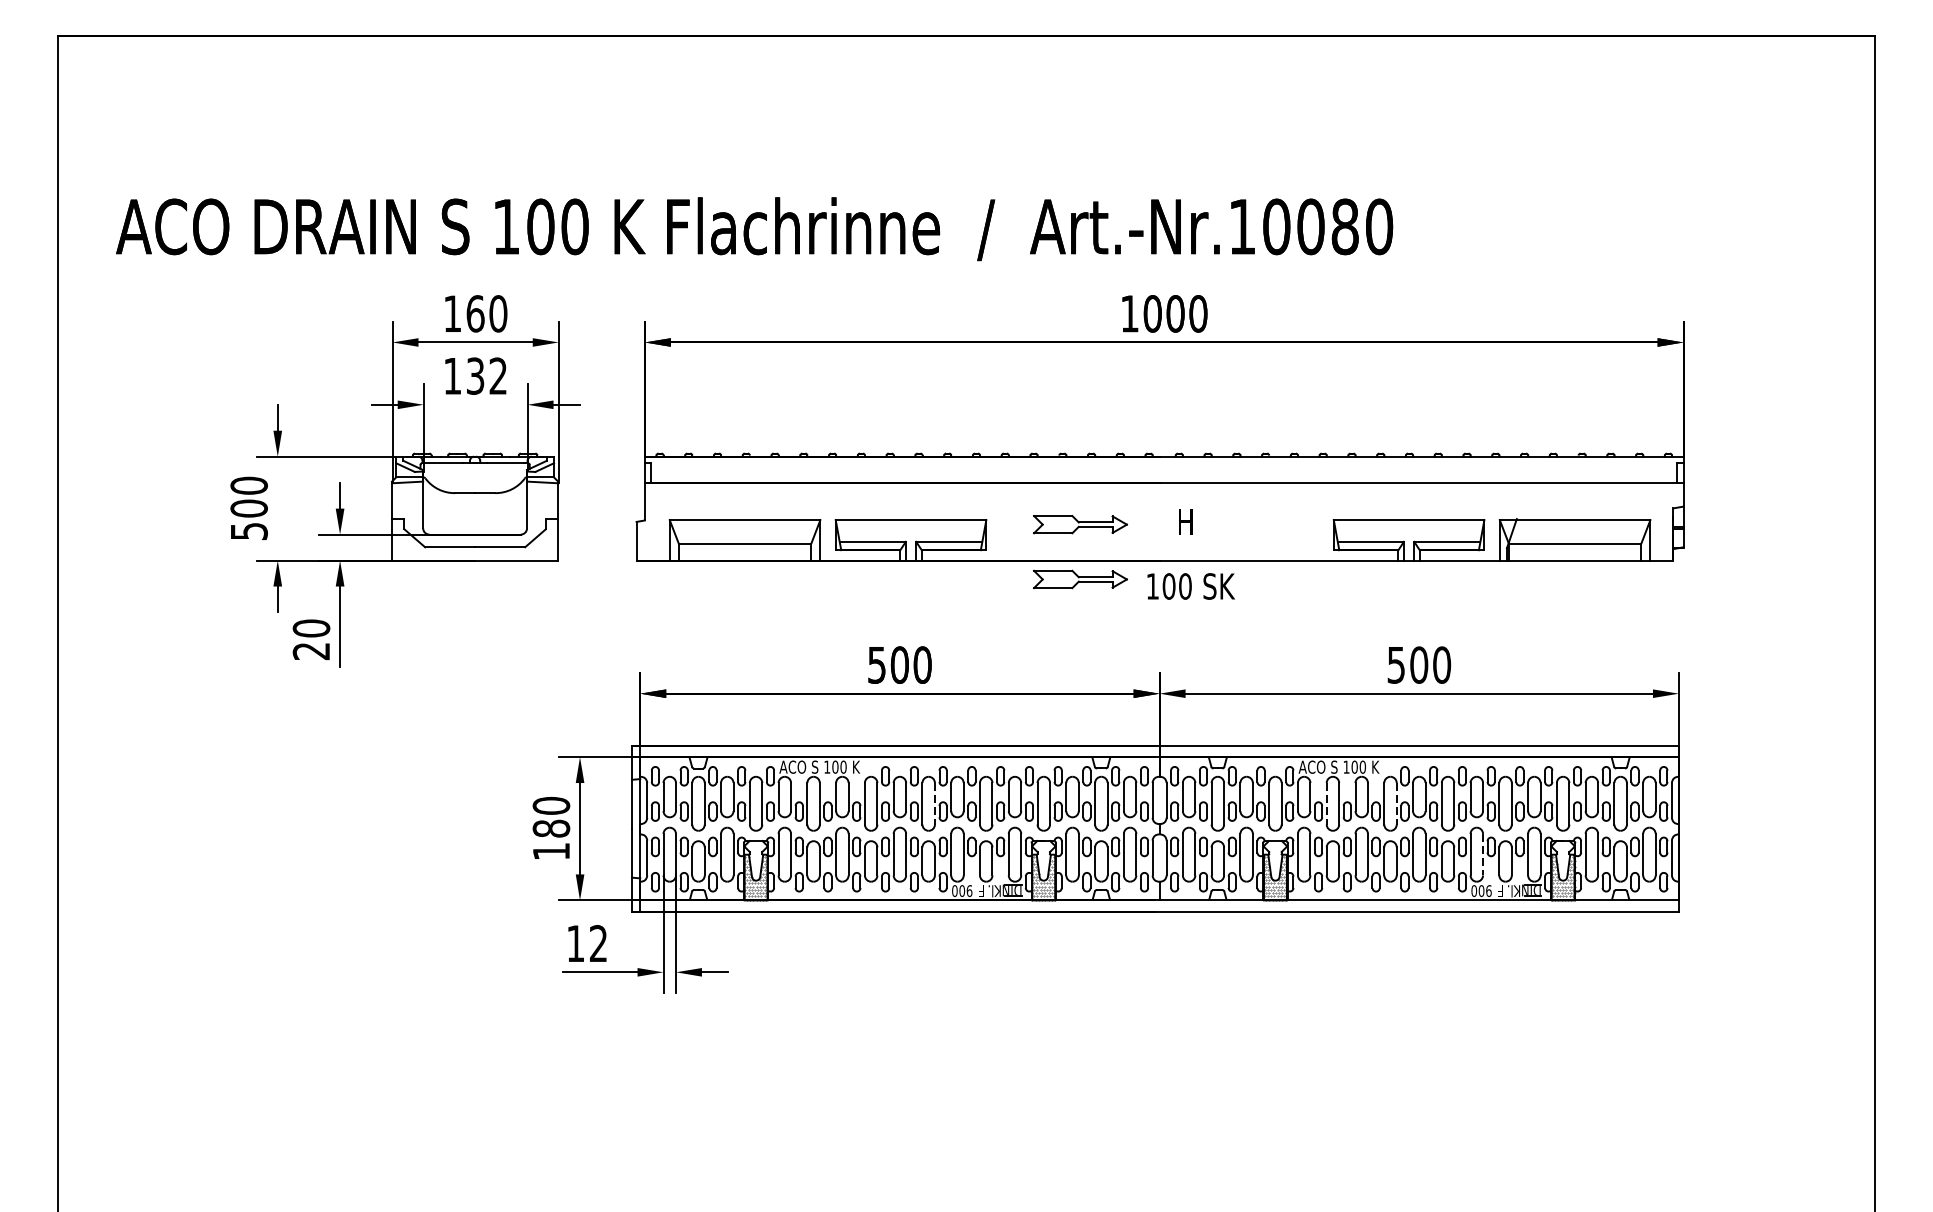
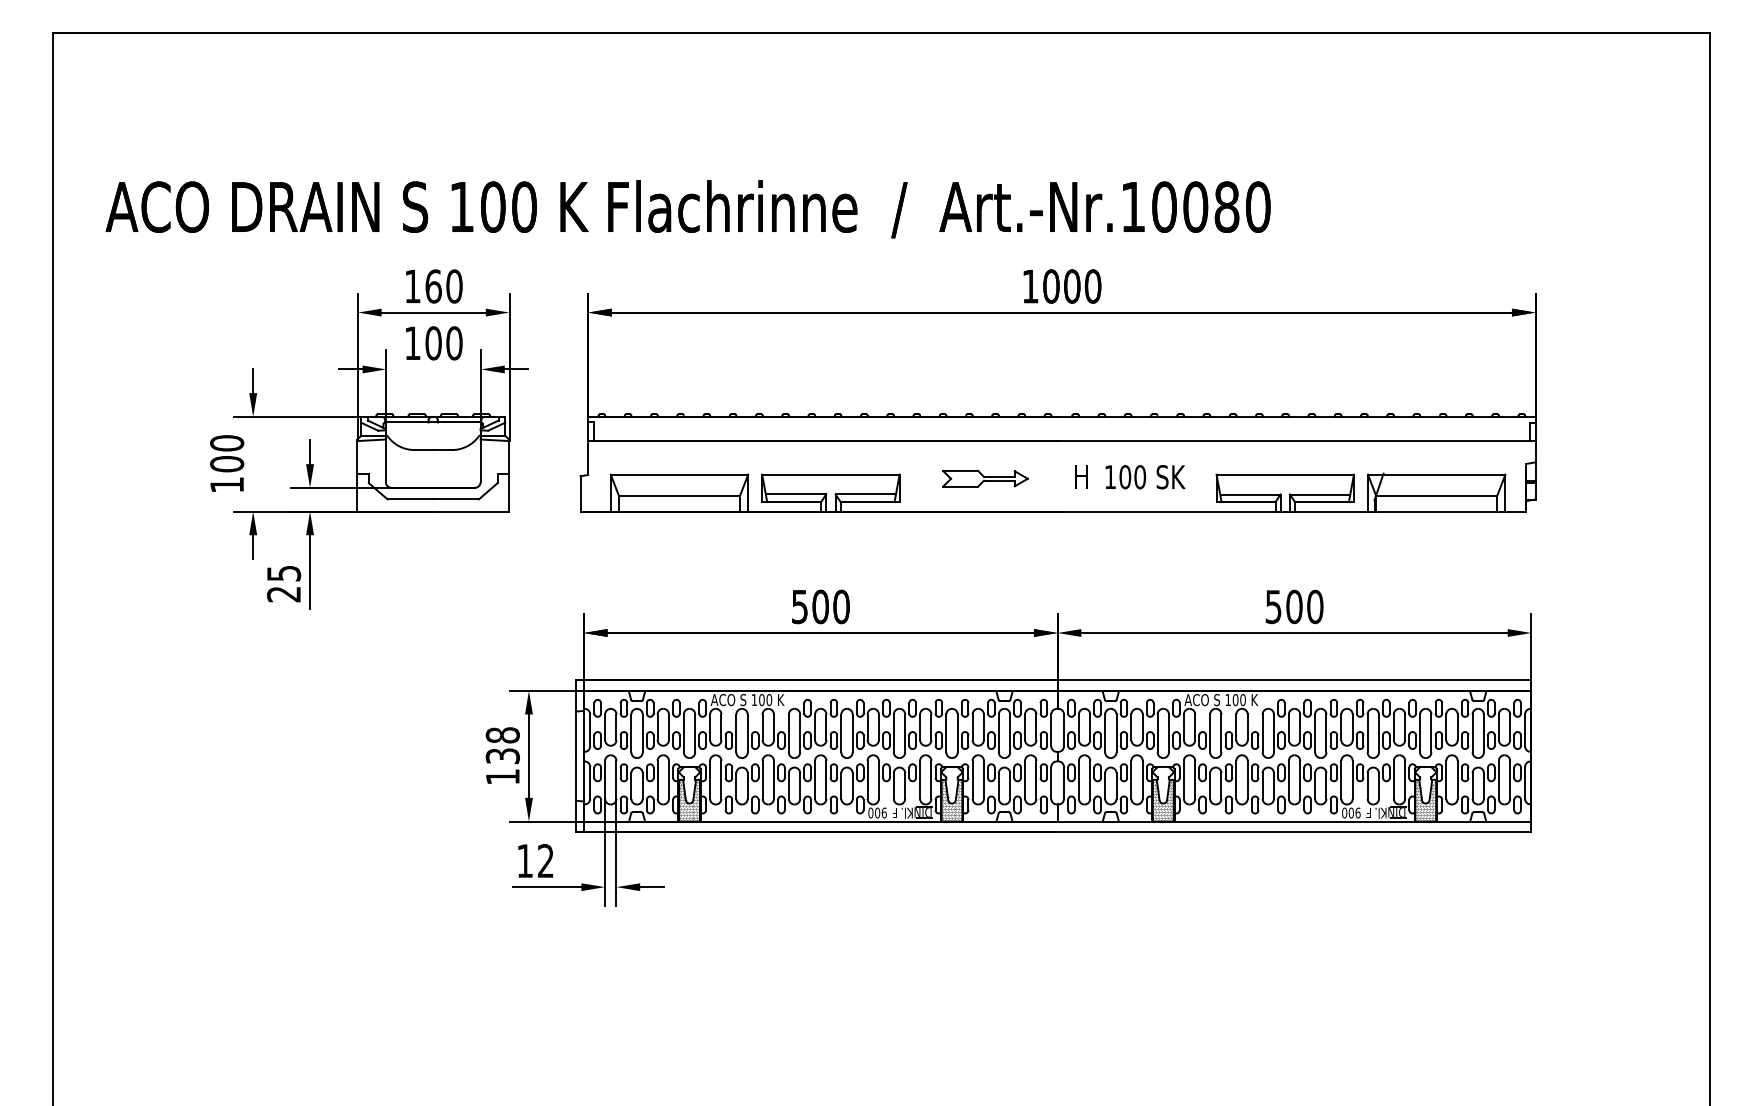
text: (486, 376) -> (443, 343), 132 -> 100
text: (249, 530) -> (227, 484), 500 -> 100
part: (1080, 579) -> (985, 528), removed
text: (1191, 586) -> (1145, 477), moved
text: (310, 628) -> (283, 573), 20 -> 25
line: (934, 803) -> (852, 733), dashed -> solid
line: (1327, 803) -> (1210, 733), dashed -> solid
line: (1396, 803) -> (1273, 733), dashed -> solid
text: (551, 817) -> (502, 745), 180 -> 138
line: (1482, 854) -> (1352, 779), dashed -> solid

